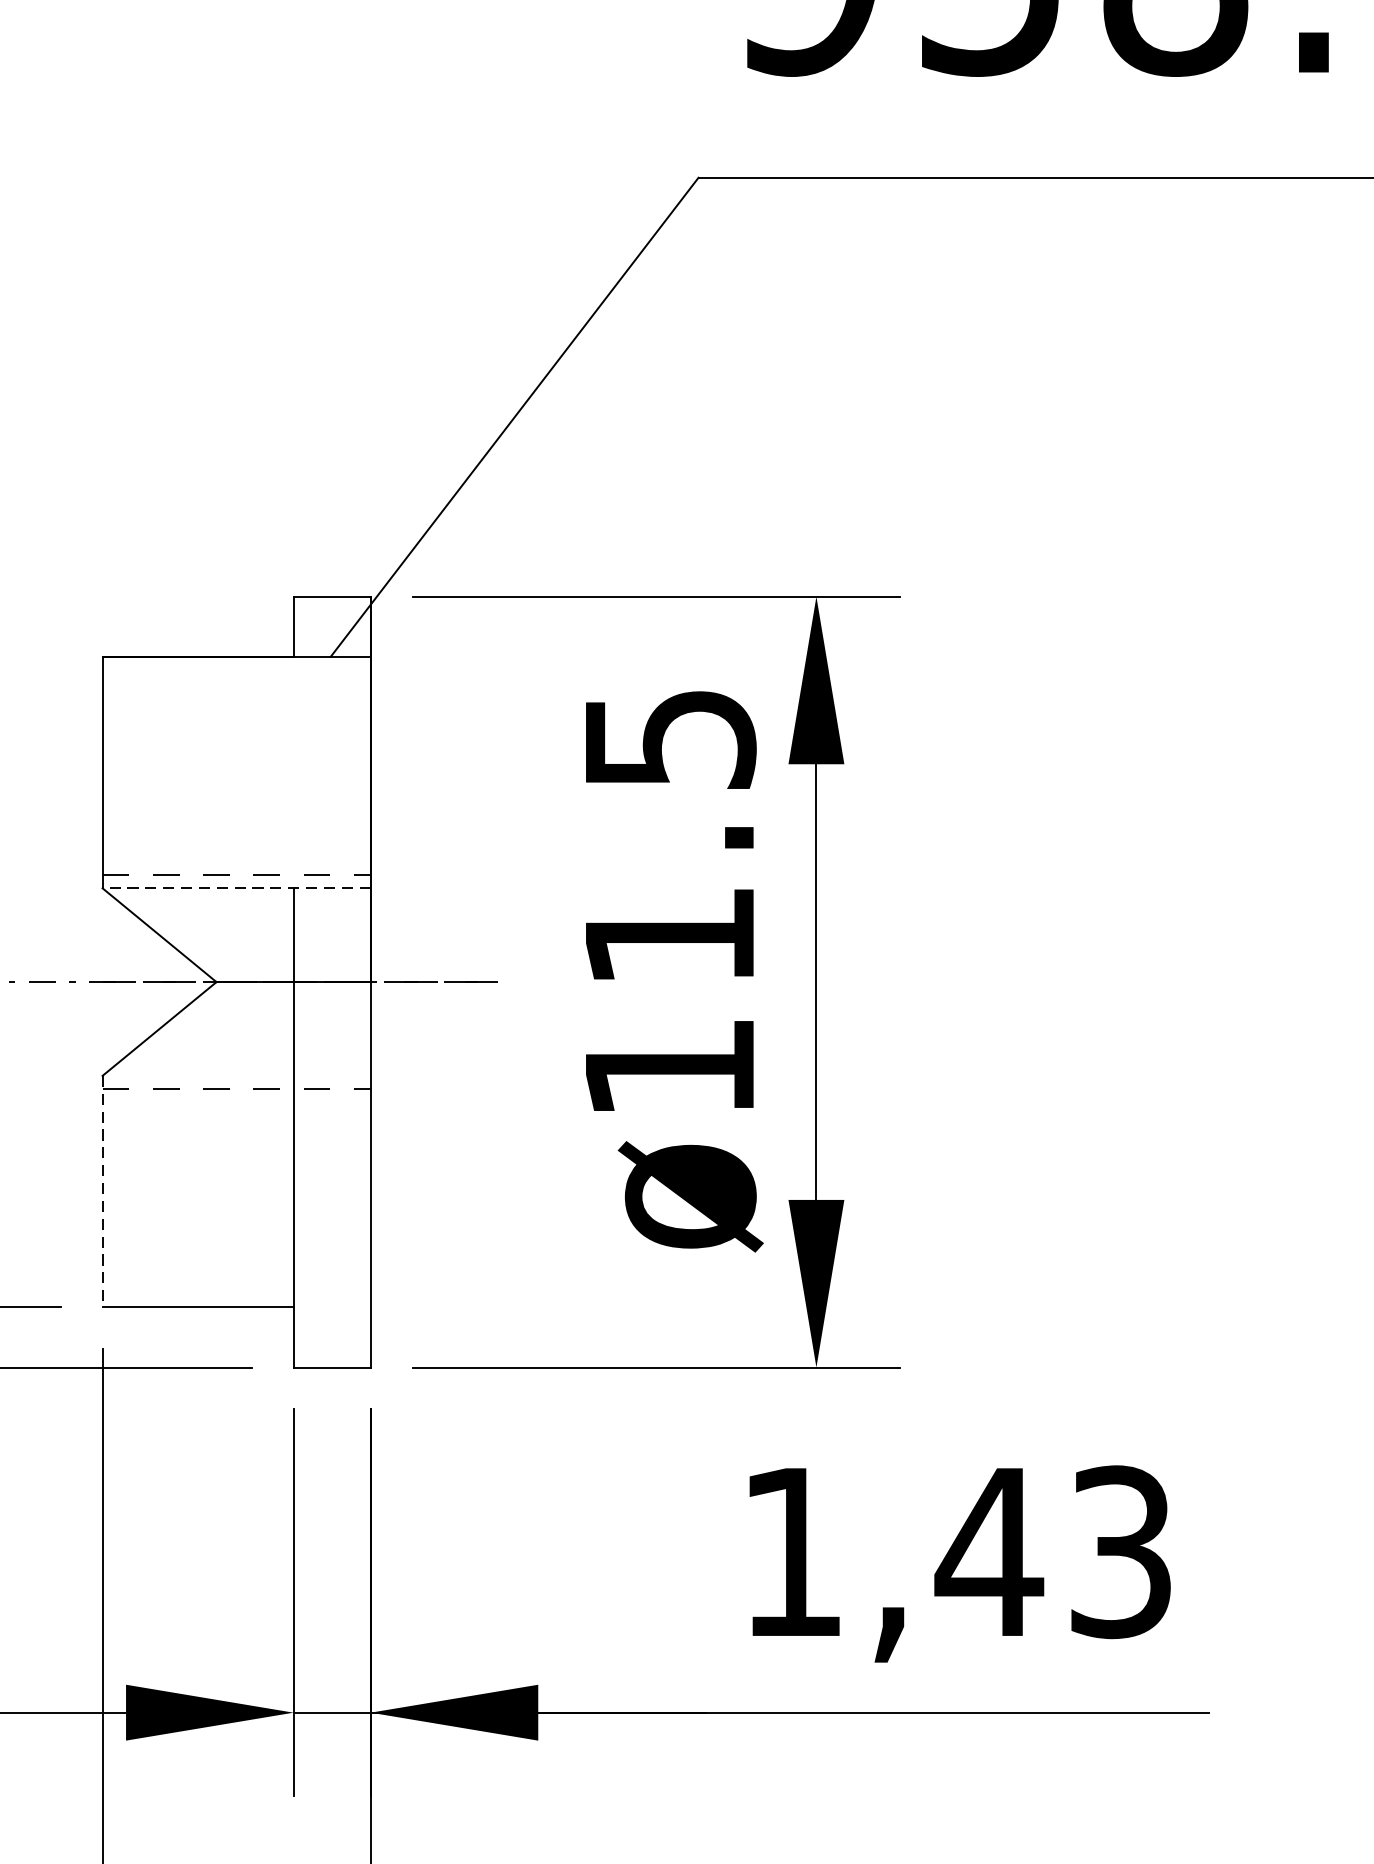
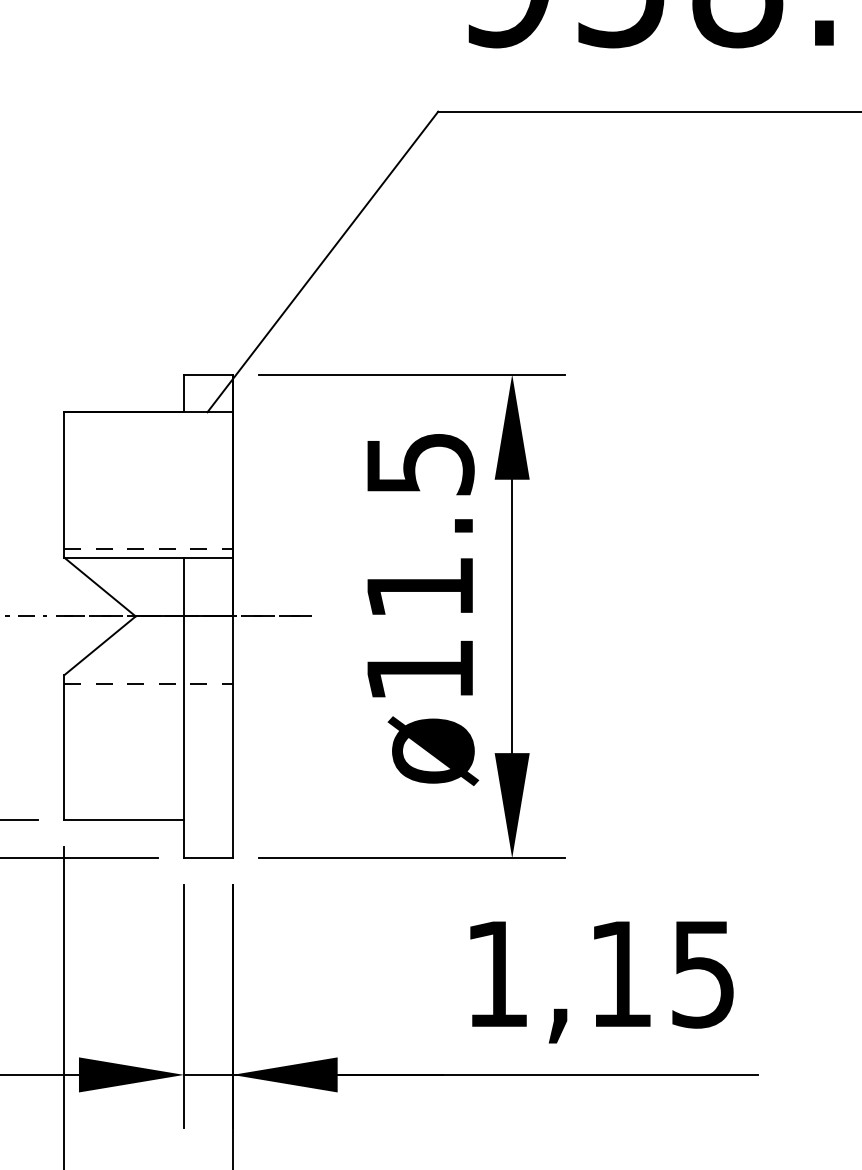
line: (235, 888) -> (147, 557), dashed -> solid
line: (102, 1190) -> (64, 747), dashed -> solid
text: (1052, 1551) -> (660, 973), 1,43 -> 1,15

